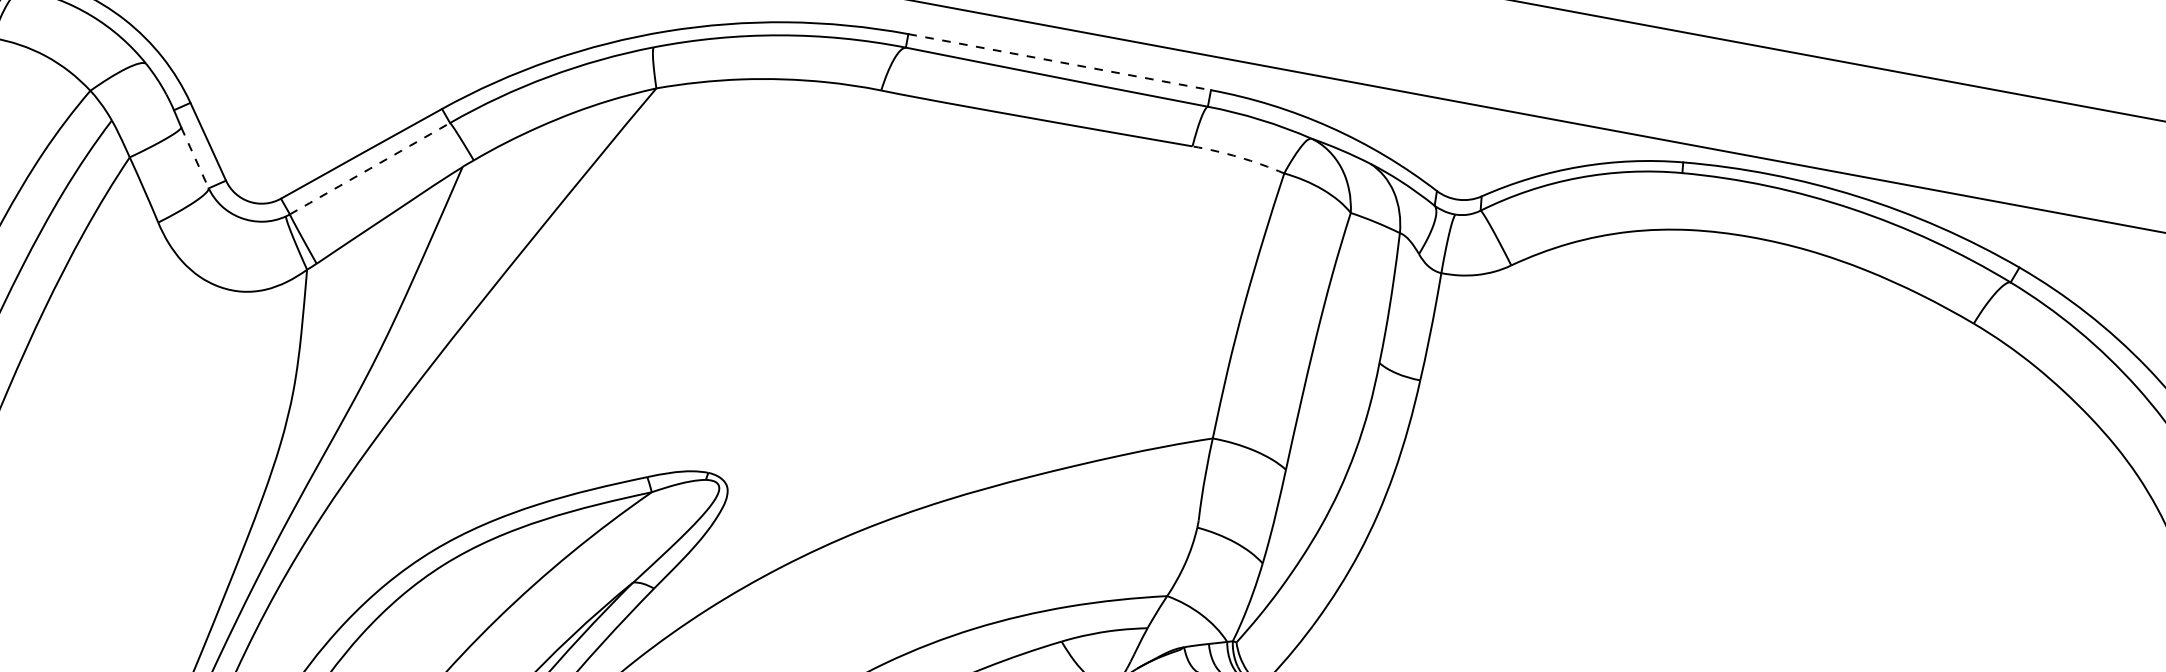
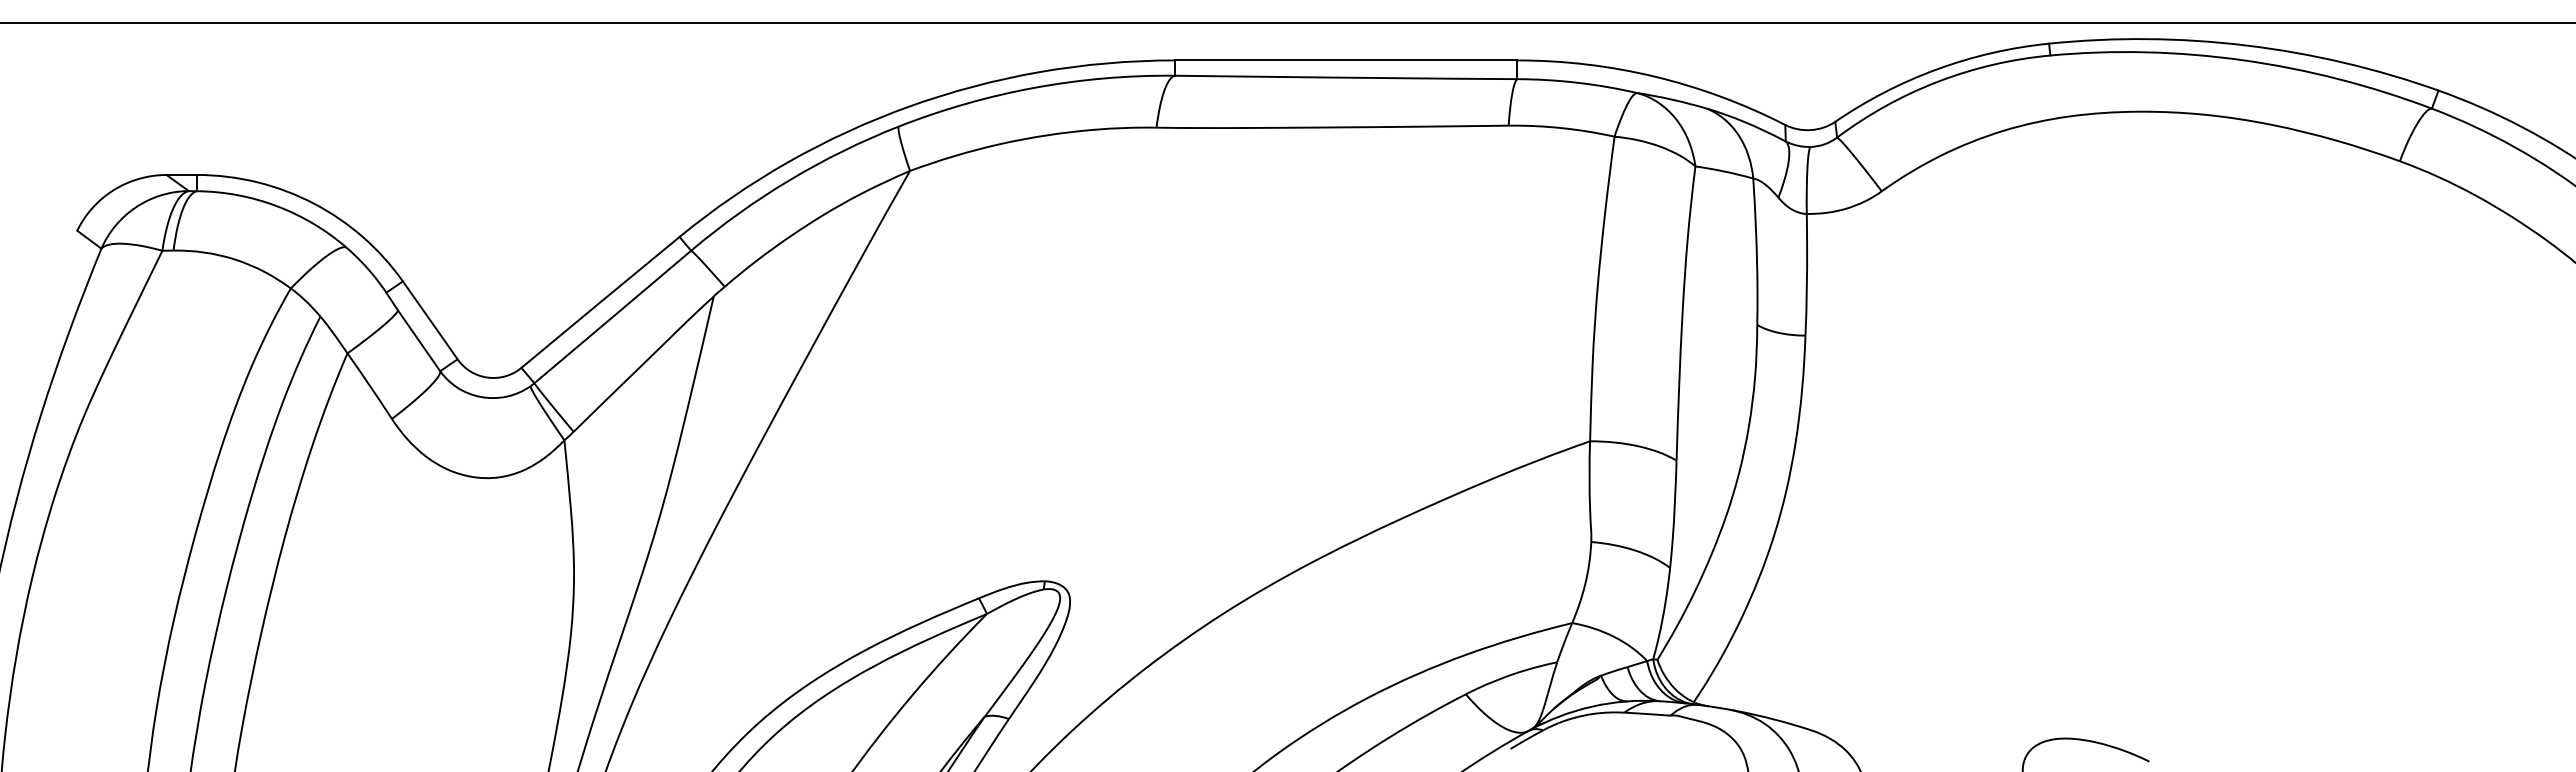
line: (1059, 62) -> (1346, 60), dashed -> solid
arc: (1238, 157) -> (1561, 128), dashed -> solid
line: (195, 158) -> (419, 341), dashed -> solid
arc: (369, 169) -> (612, 317), dashed -> solid

